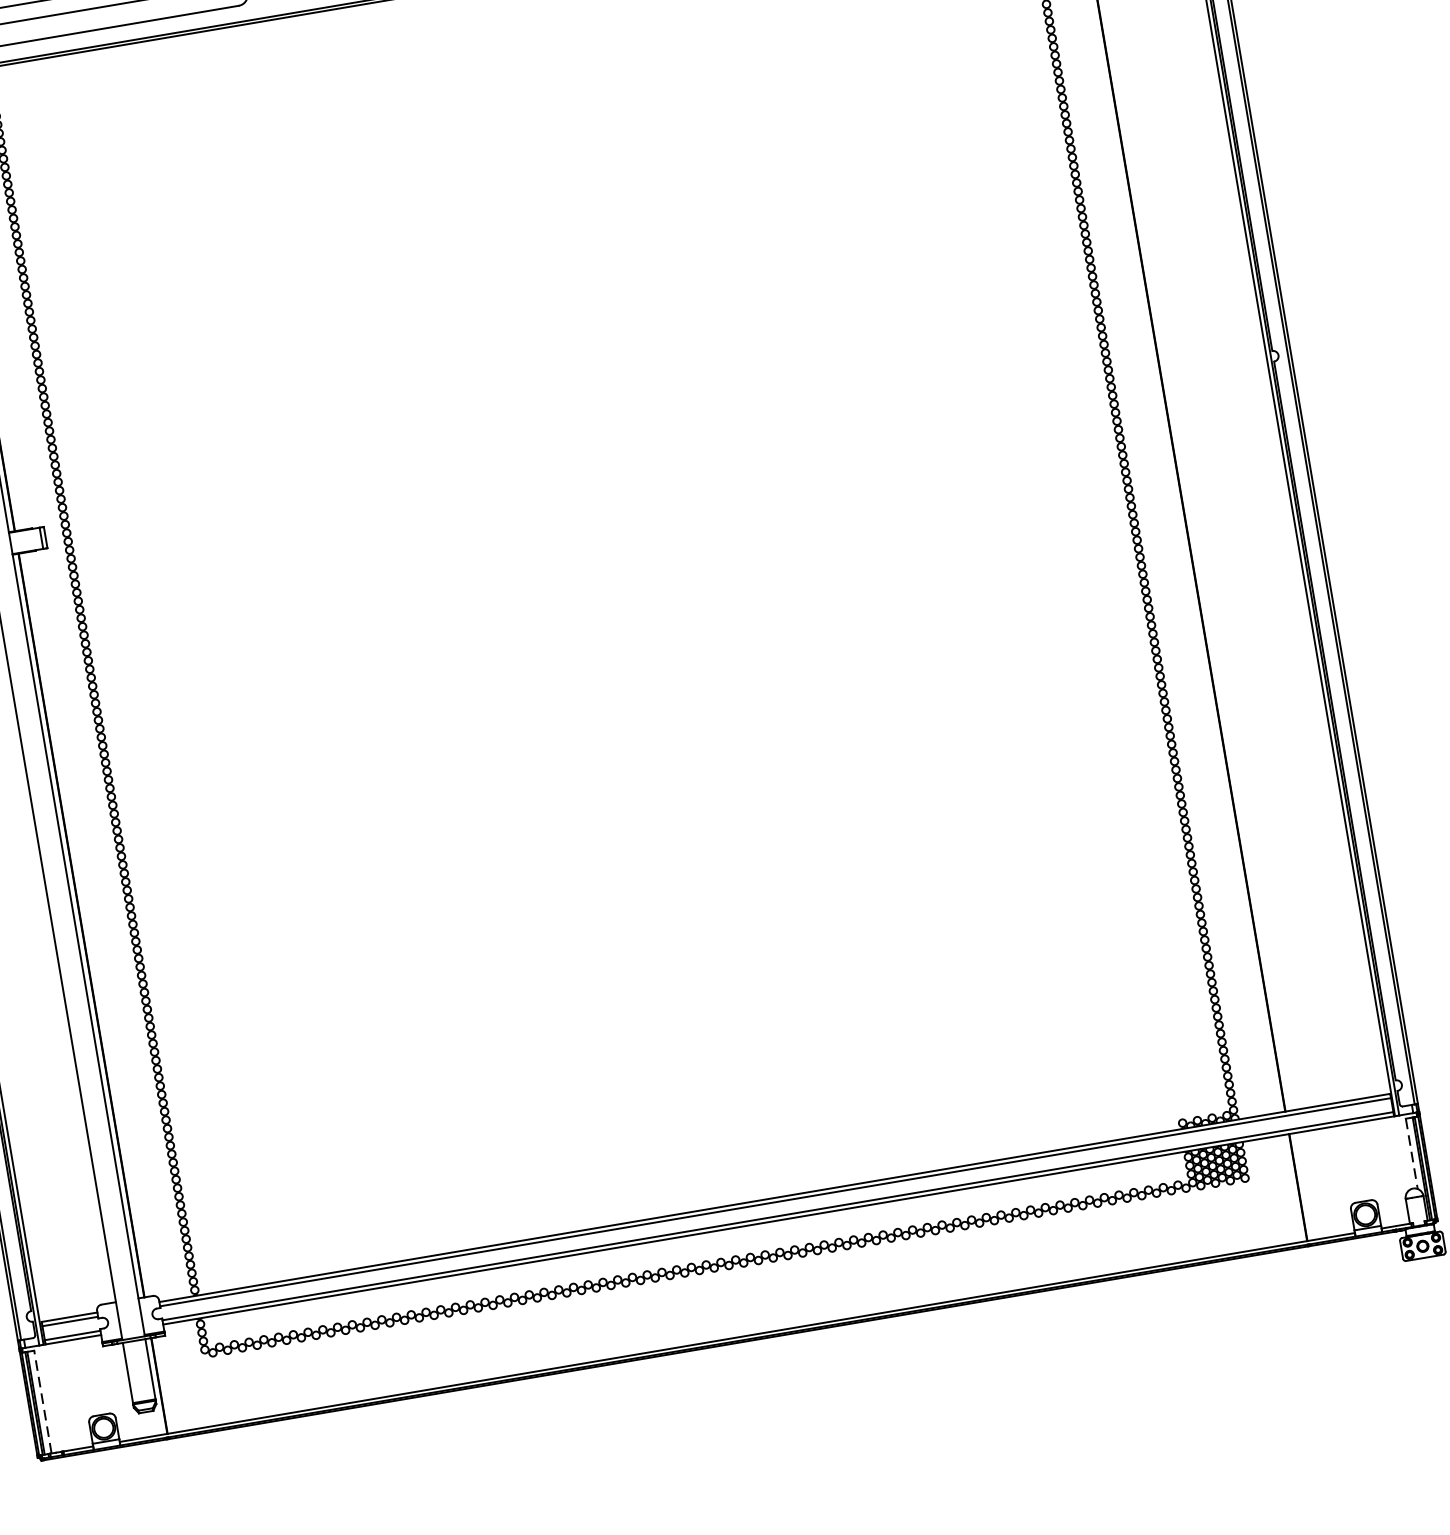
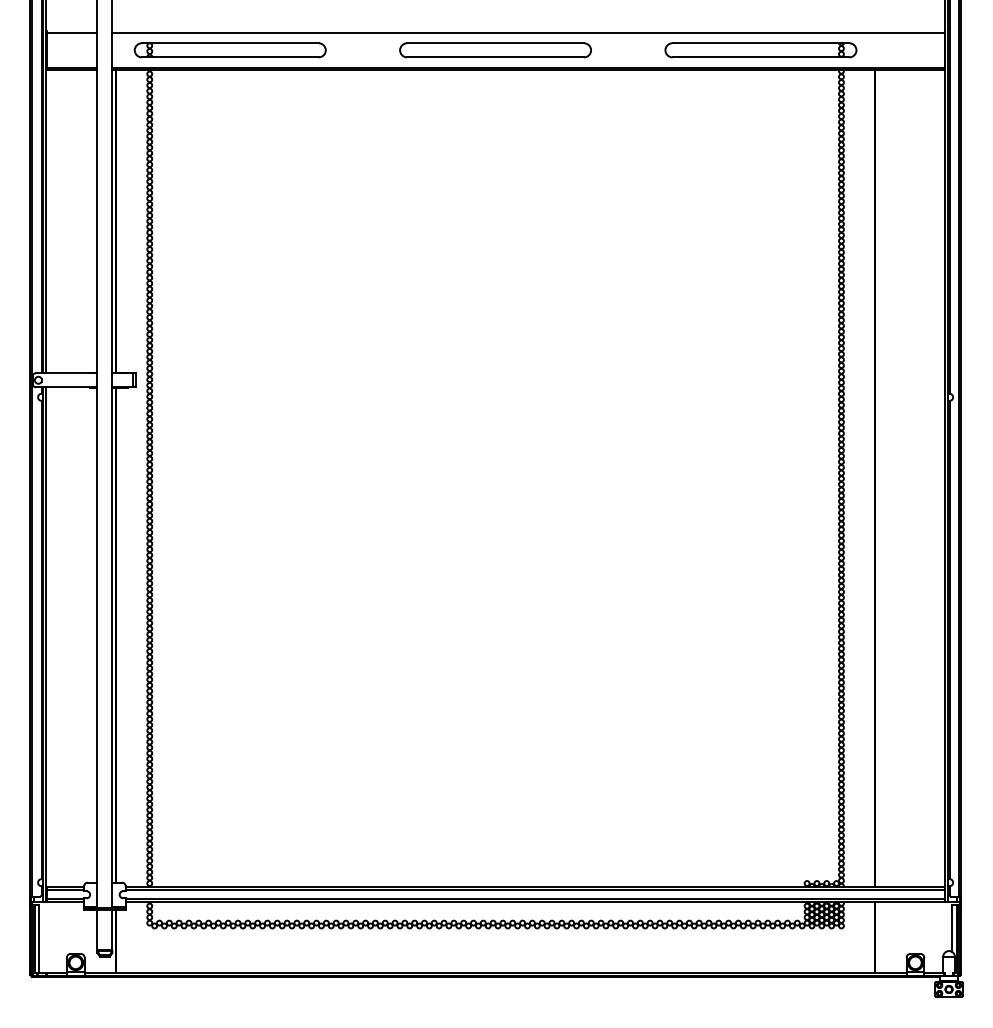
line: (1411, 1154) -> (951, 928), dashed -> solid
line: (43, 1400) -> (39, 938), dashed -> solid

